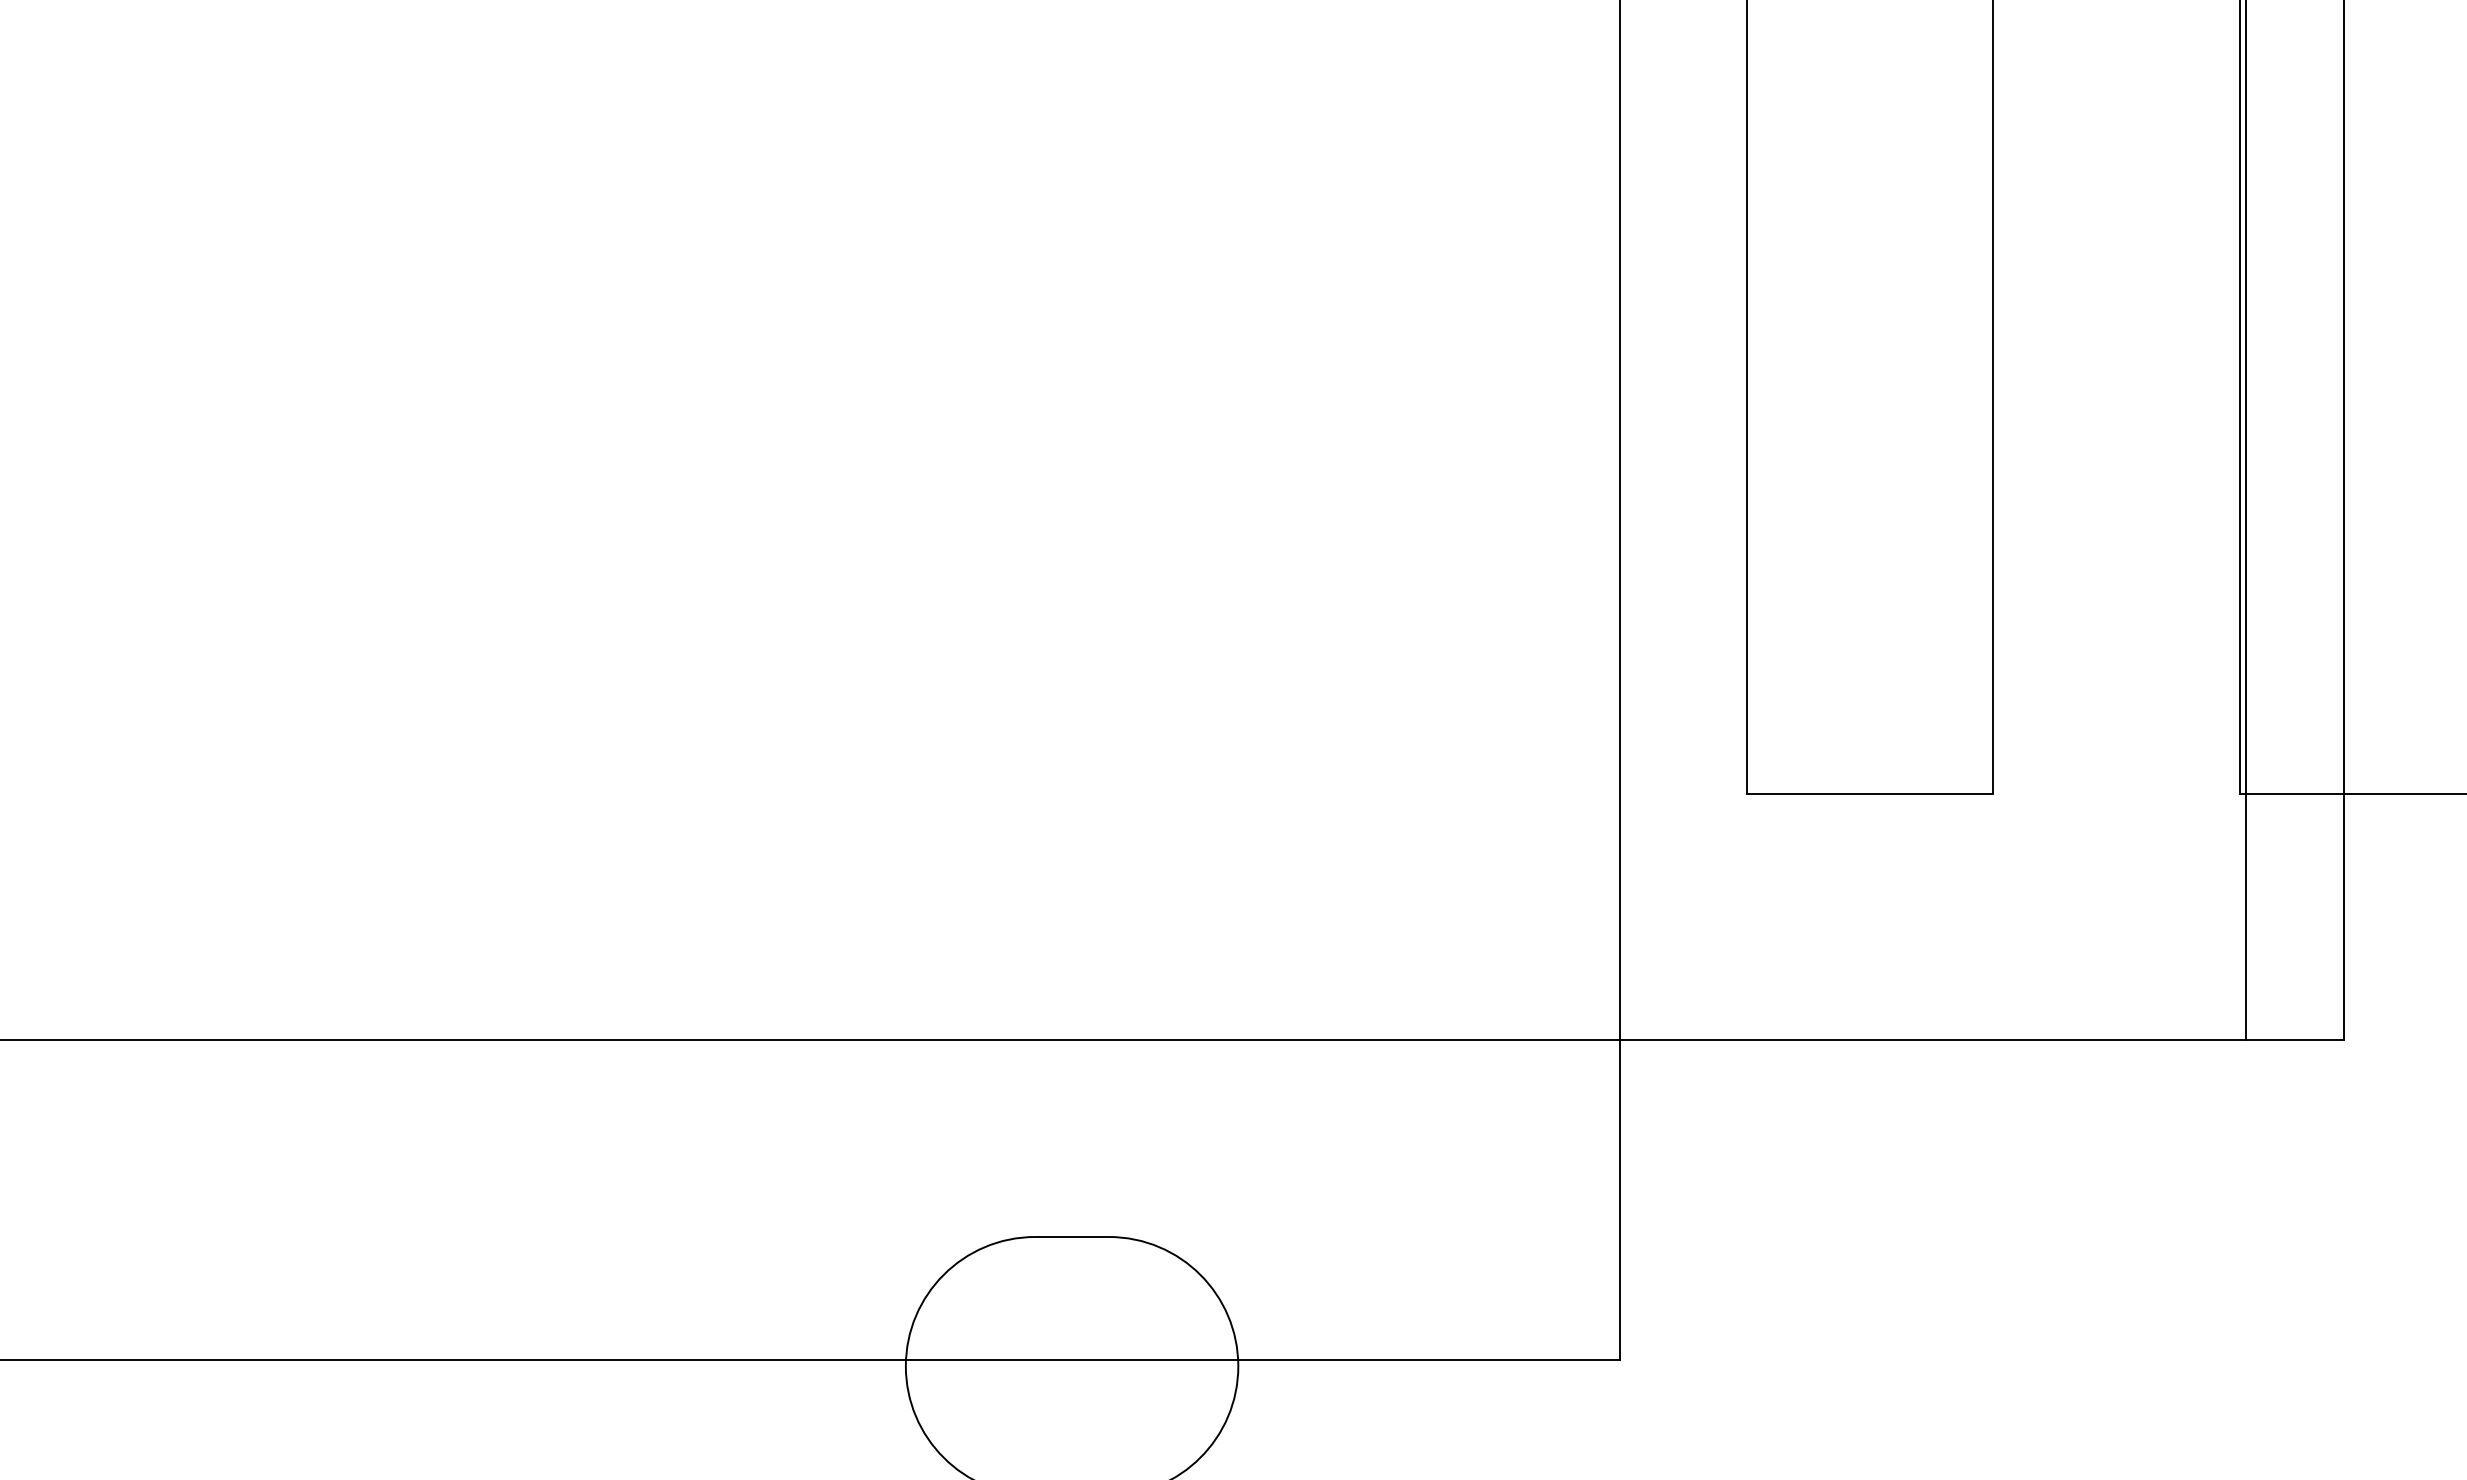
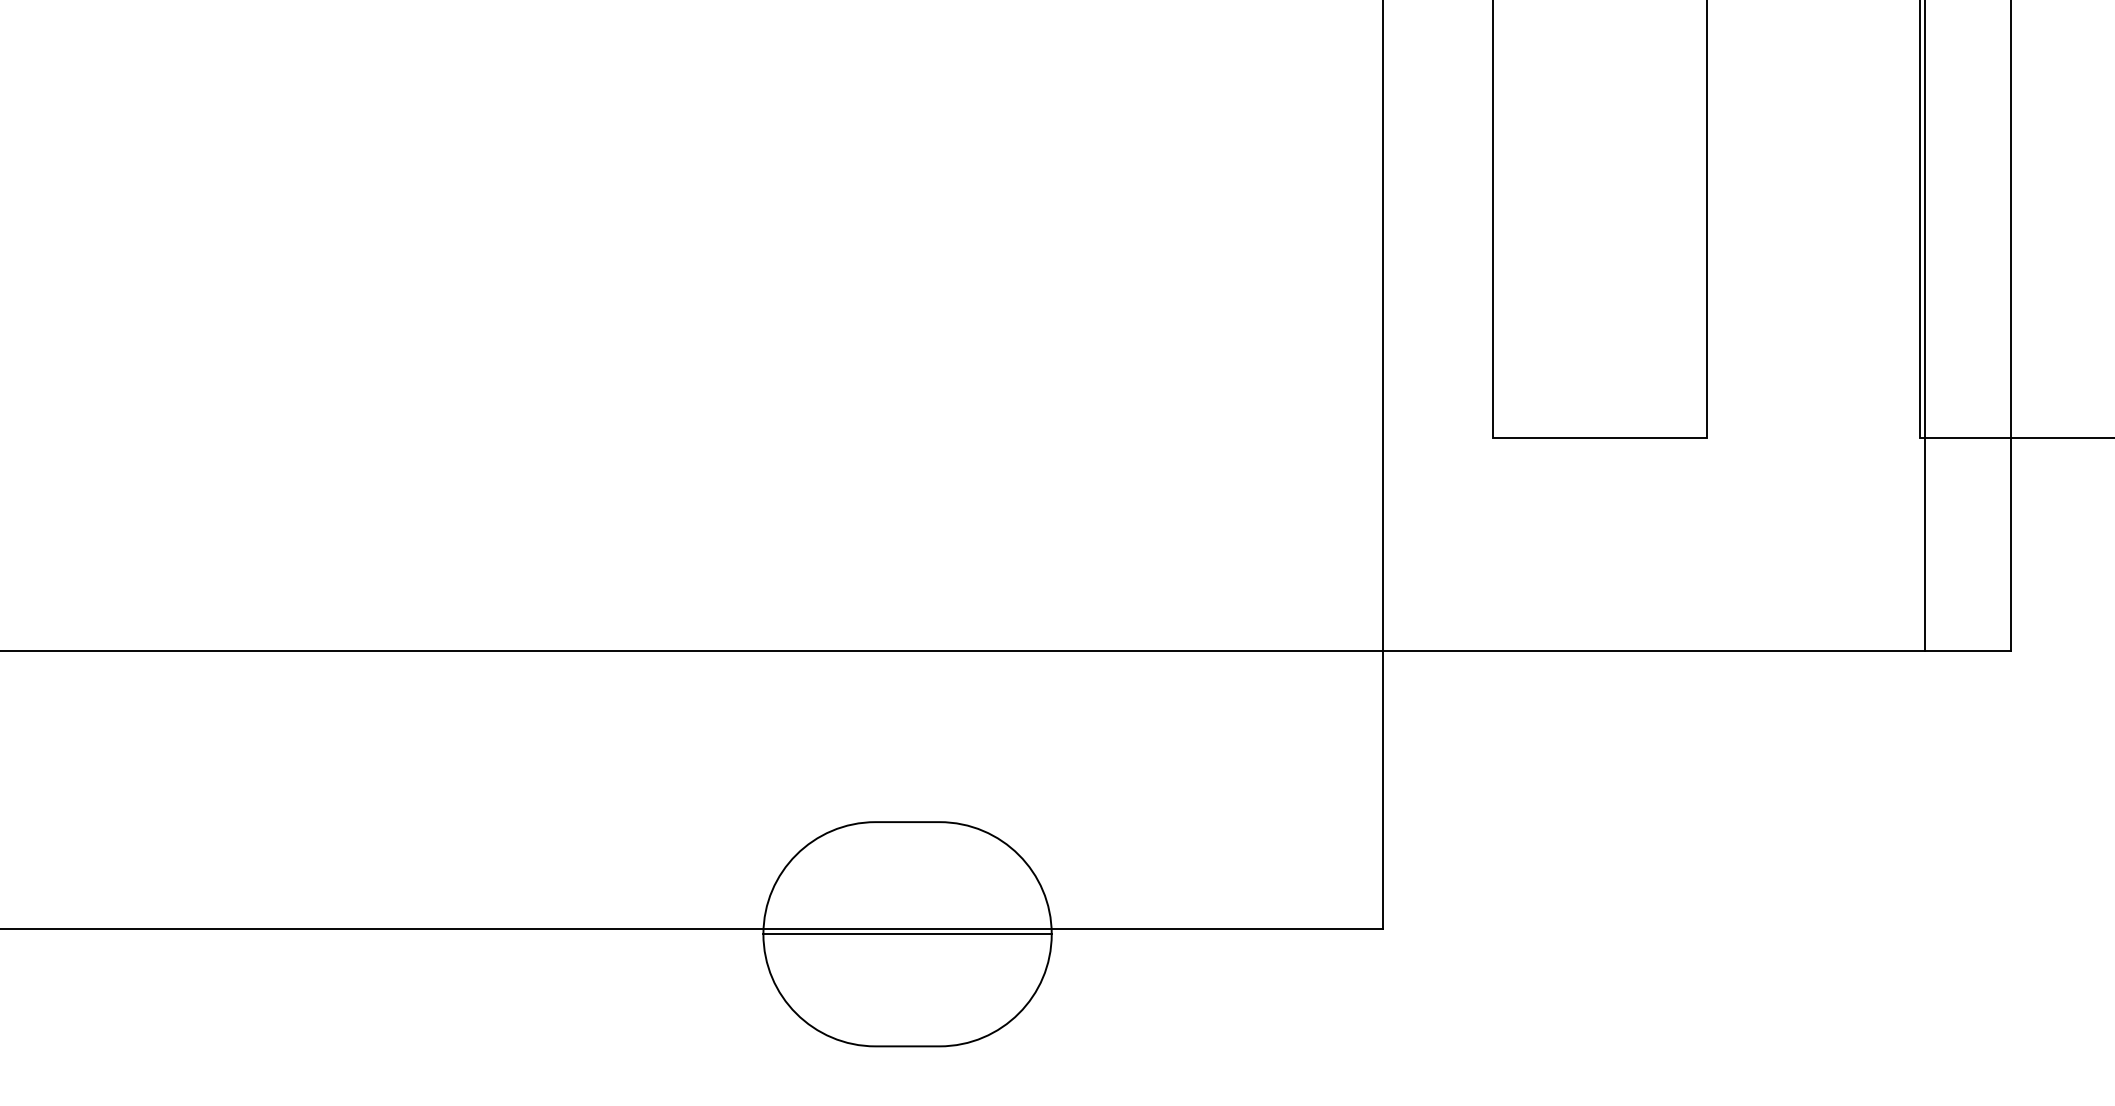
line: (1071, 1366) -> (907, 934), added

